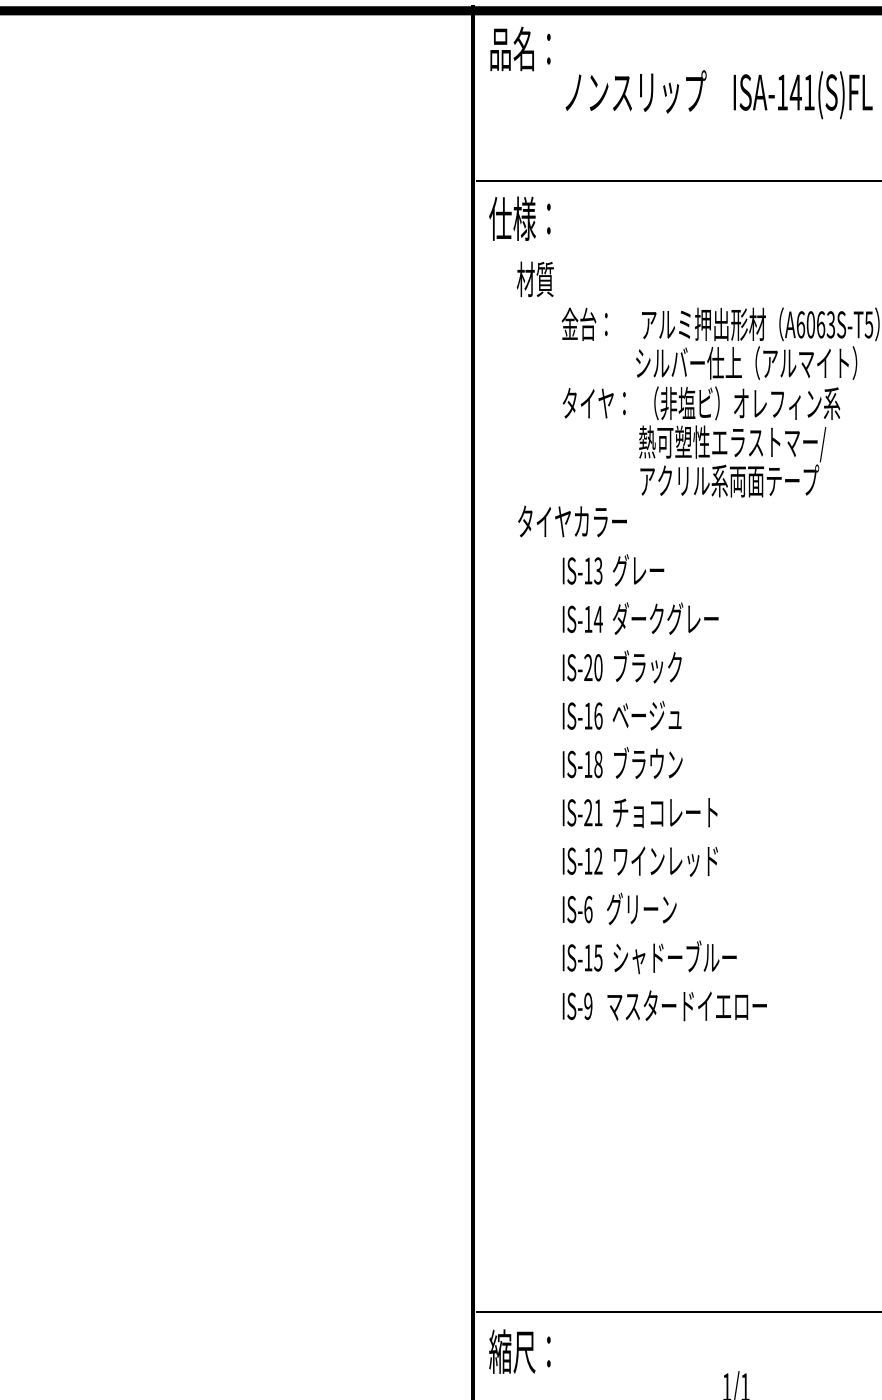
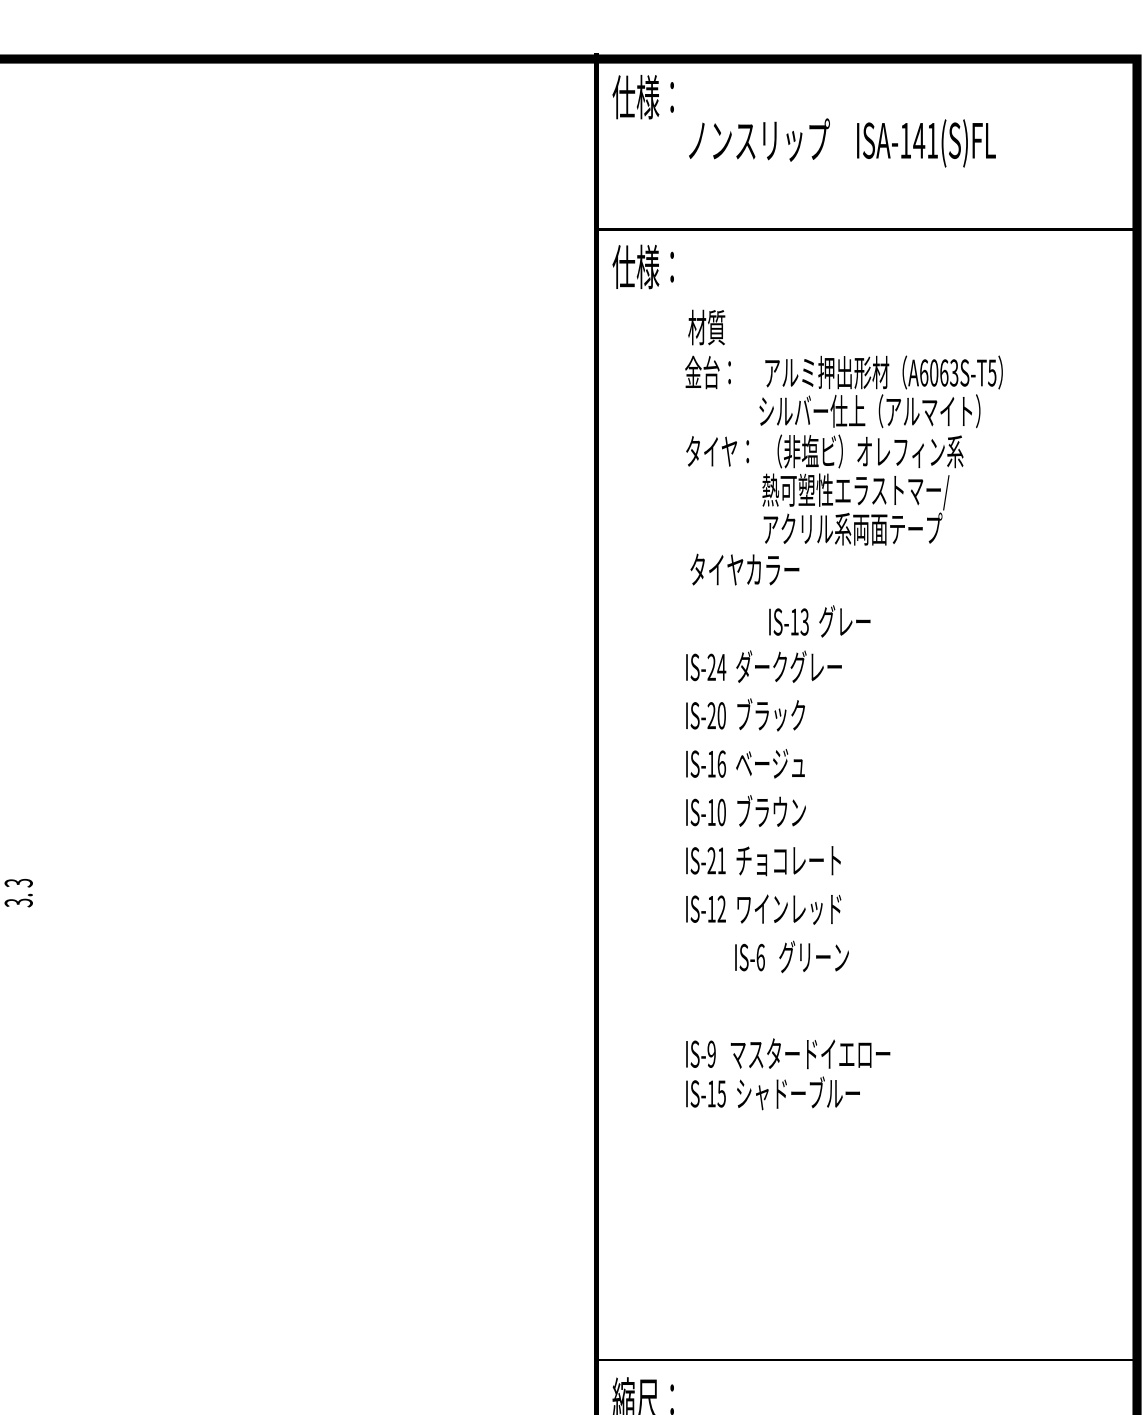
text: (512, 48) -> (635, 96), 品名： -> 仕様：
text: (535, 279) -> (706, 327), moved
text: (572, 521) -> (744, 569), moved
text: (613, 570) -> (819, 621), moved
text: (588, 618) -> (711, 666), IS-14 -> IS-24
text: (598, 764) -> (721, 812), IS-18 -> IS-10
text: (619, 908) -> (791, 956), moved
text: (649, 957) -> (772, 1093), moved

